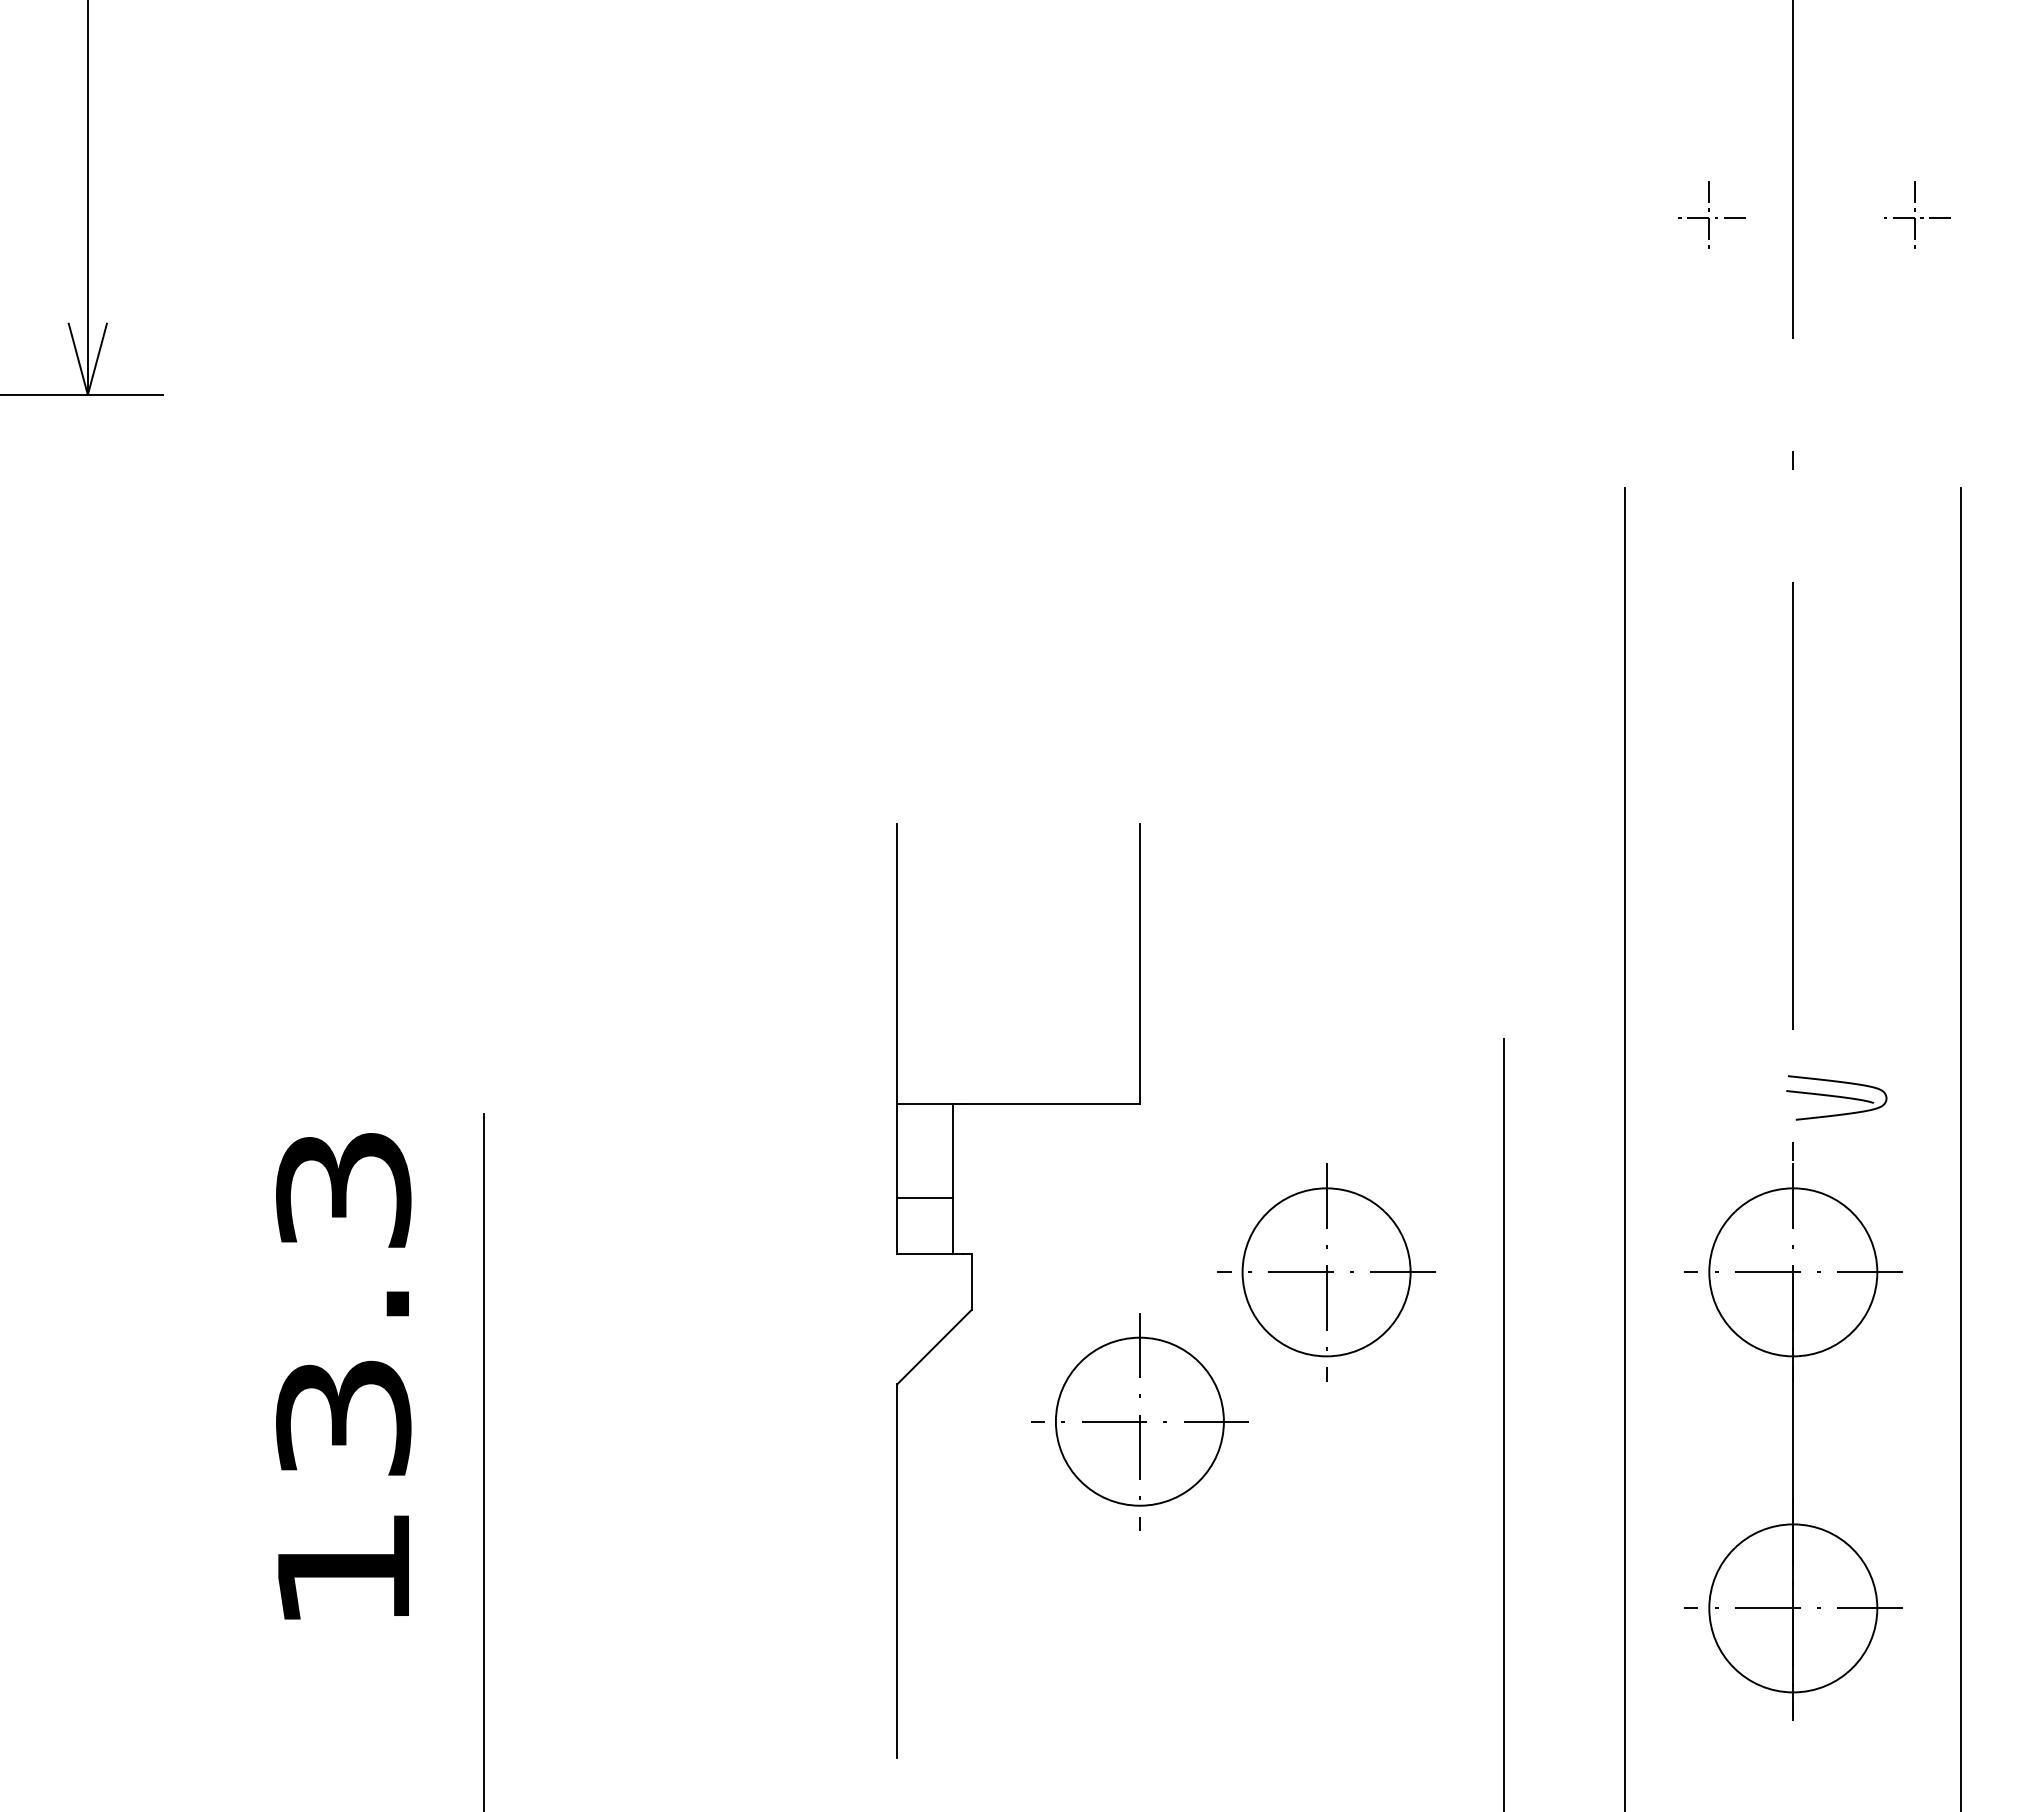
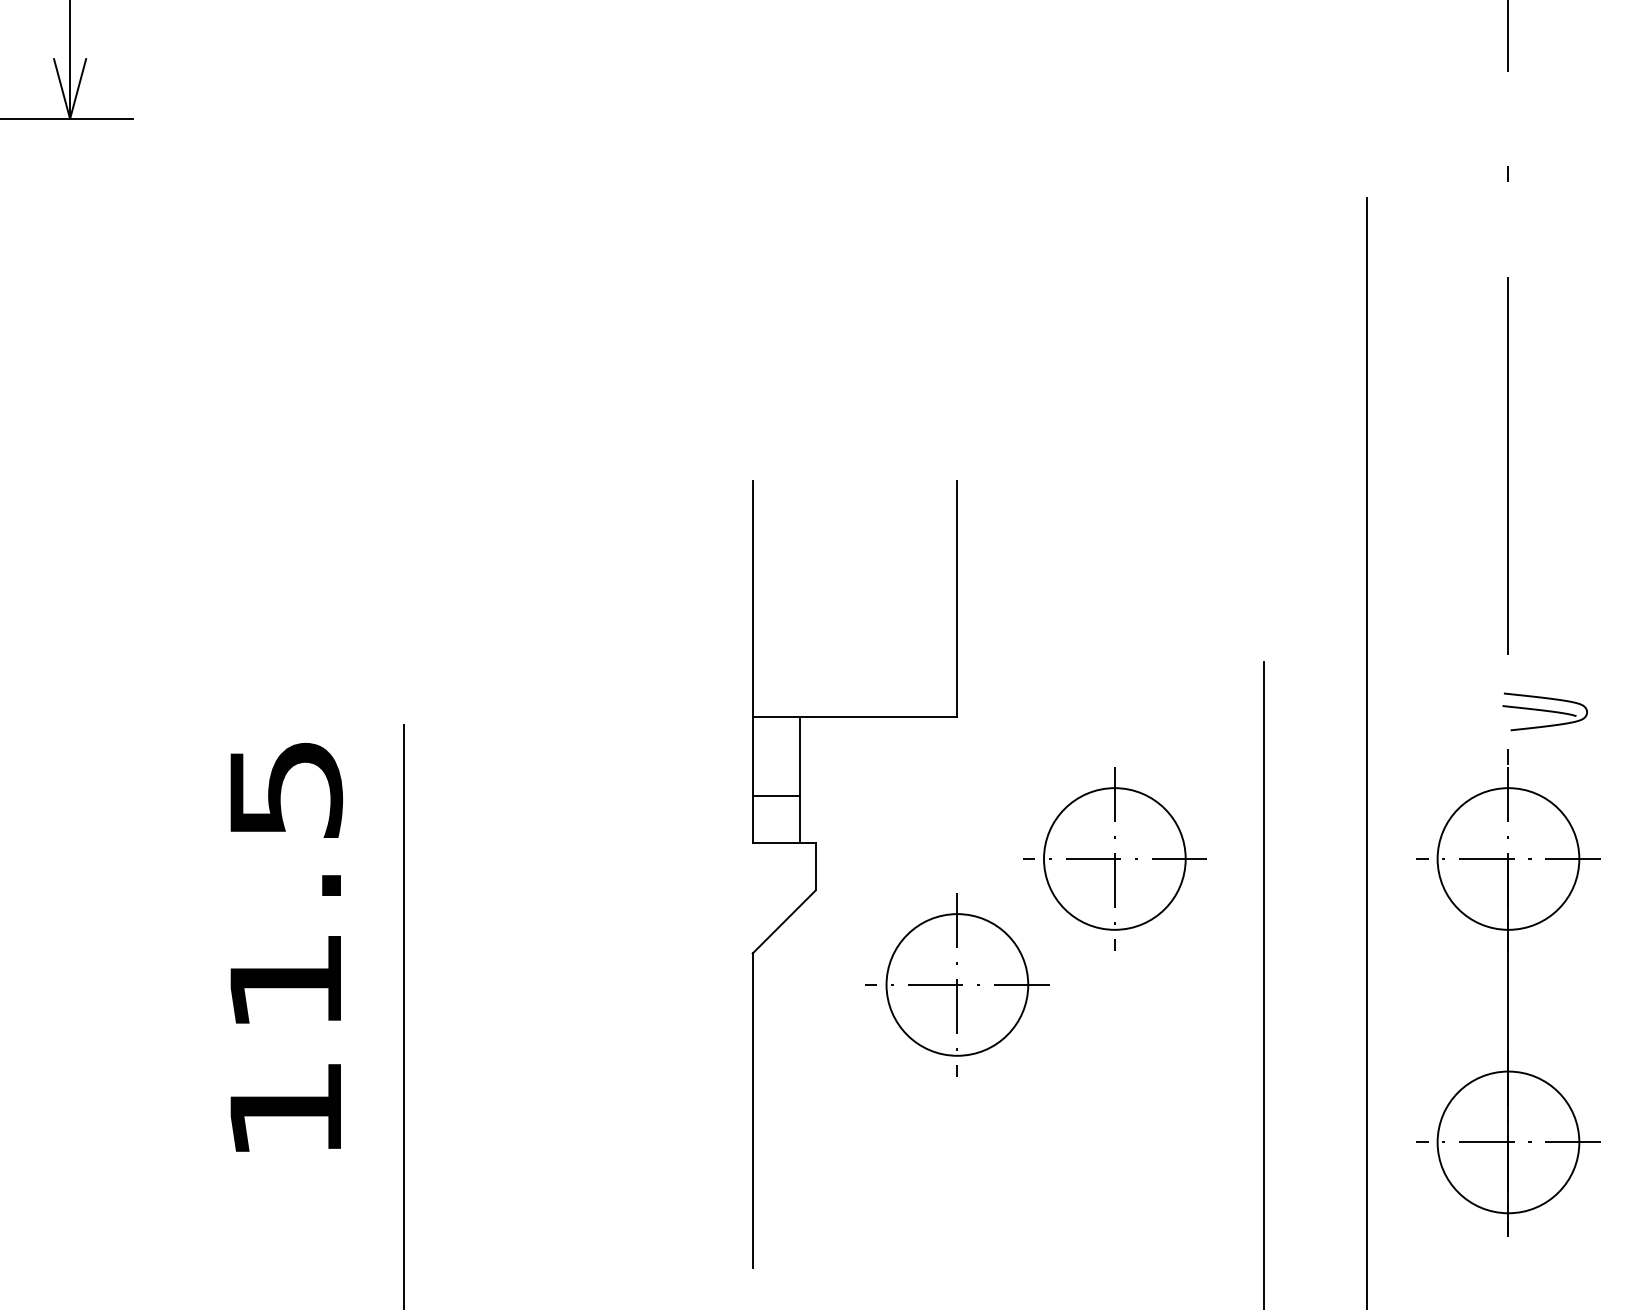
text: (343, 1304) -> (285, 886), 13.3 -> 11.5

